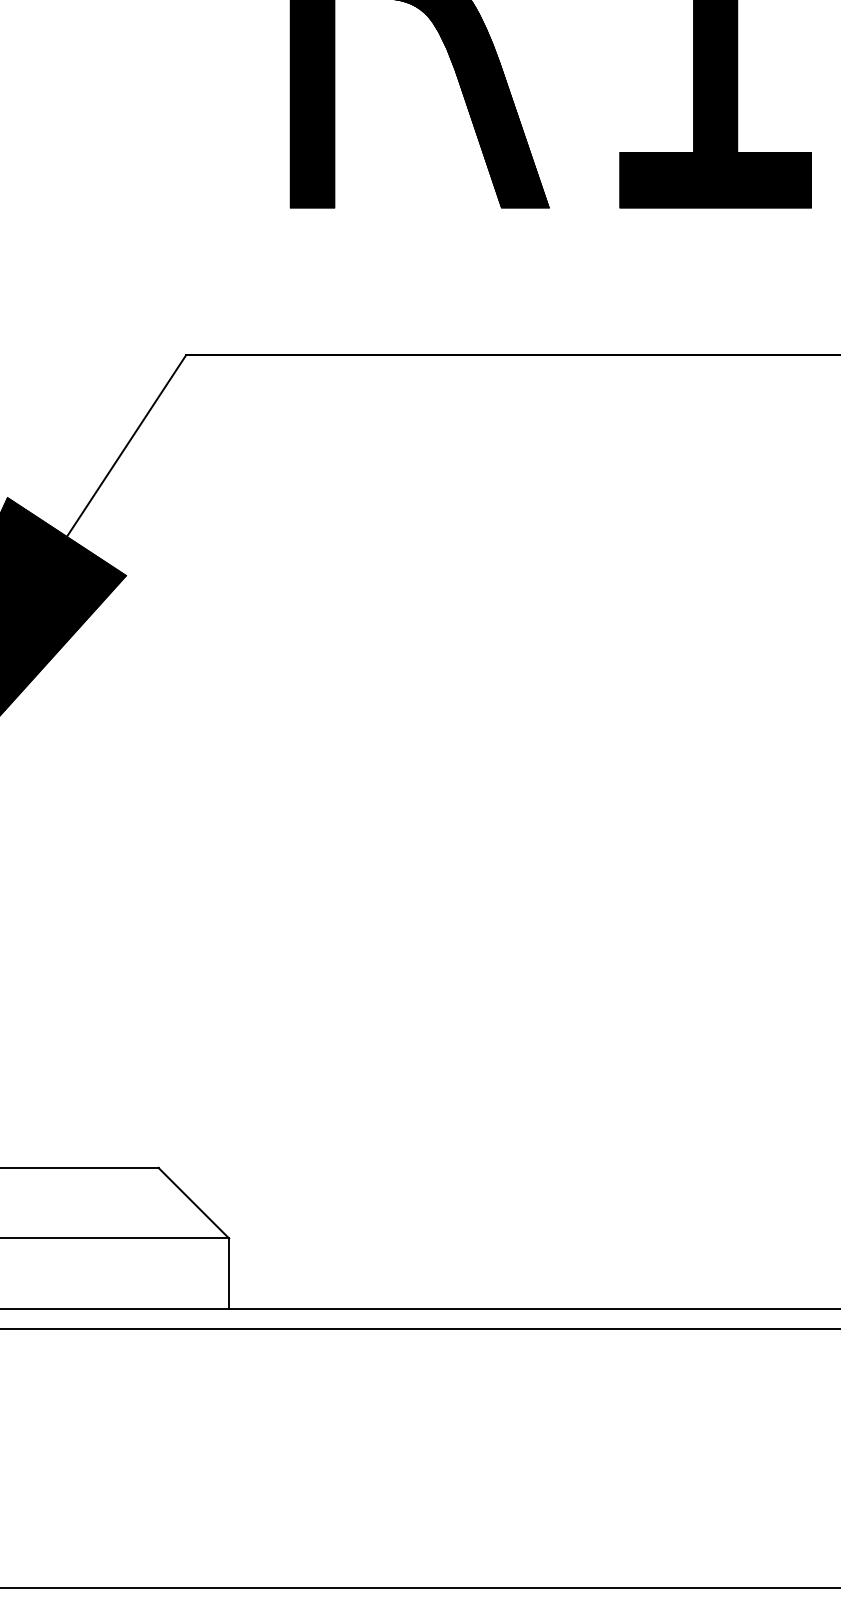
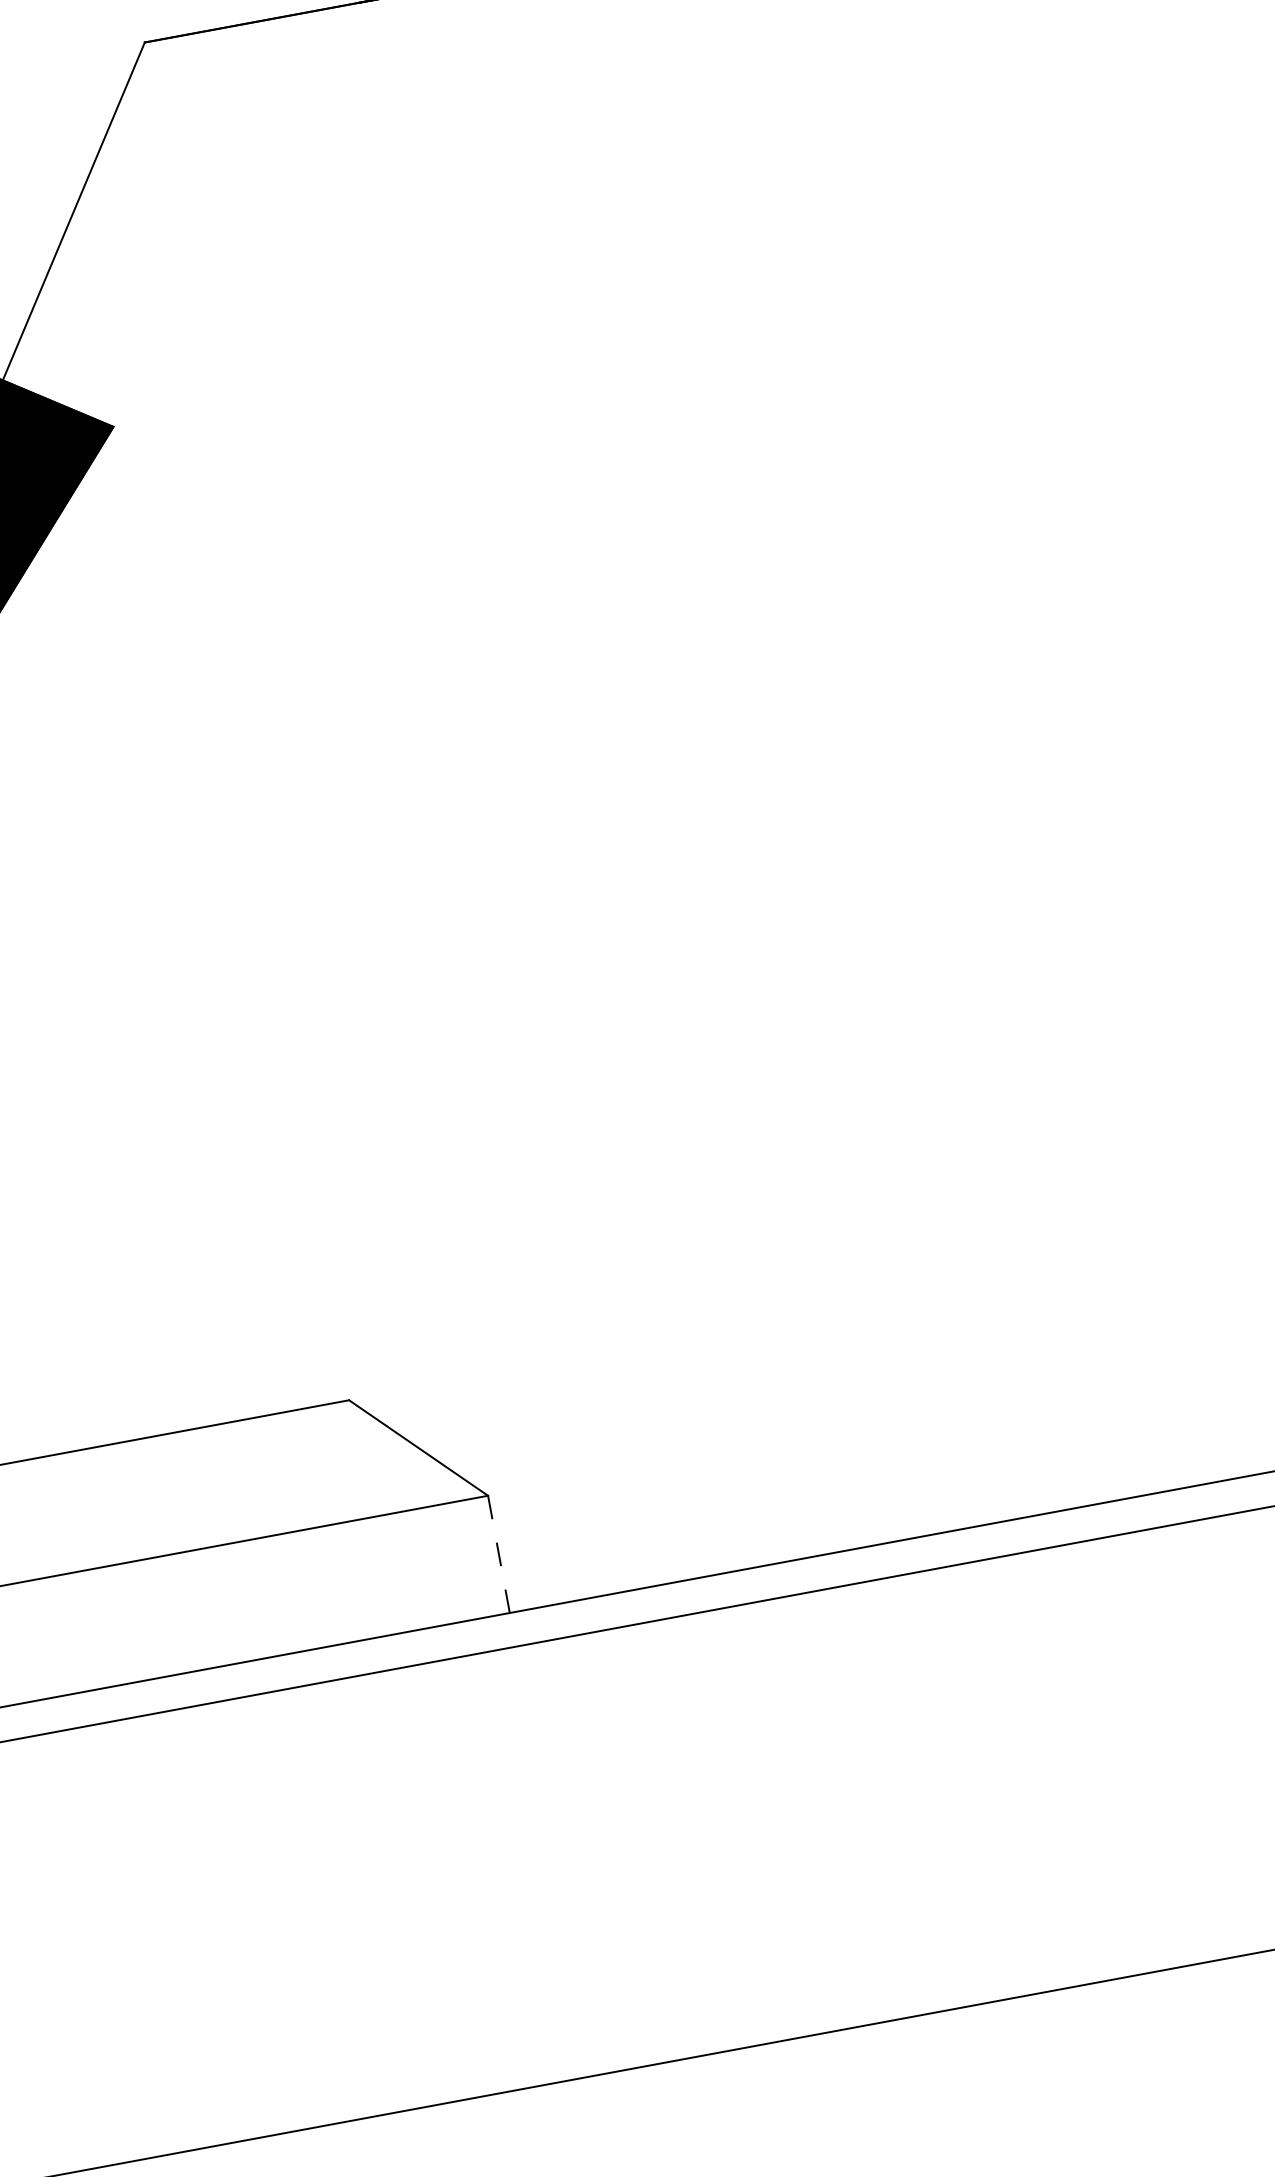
line: (229, 1273) -> (499, 1553), solid -> dashed

